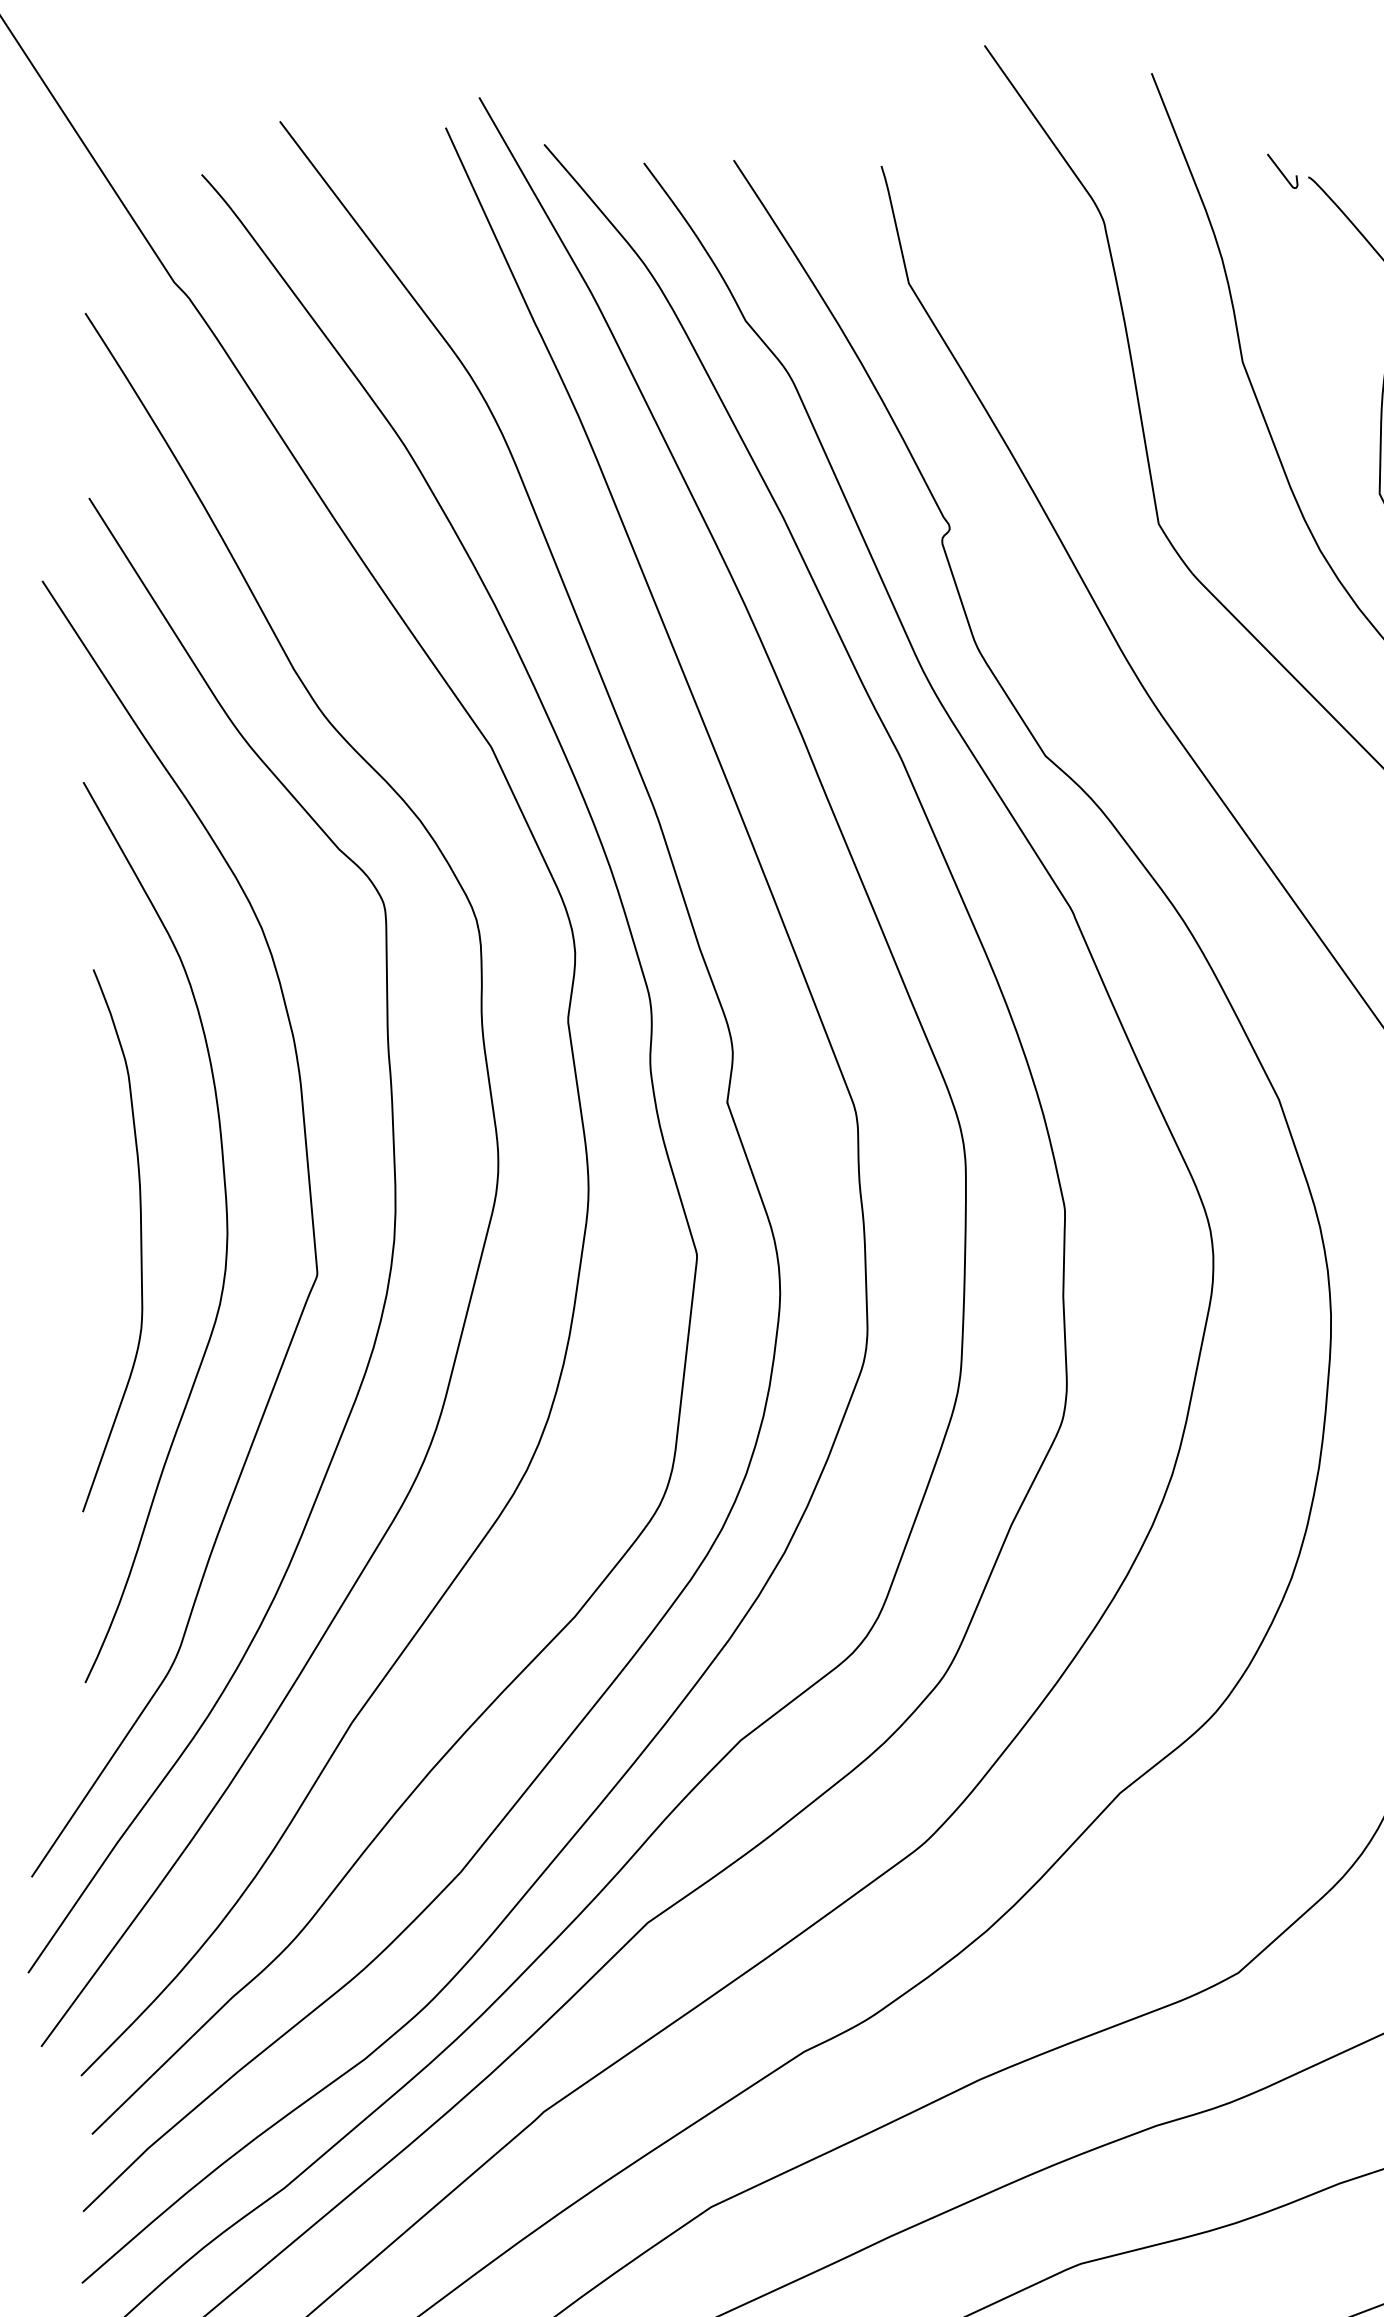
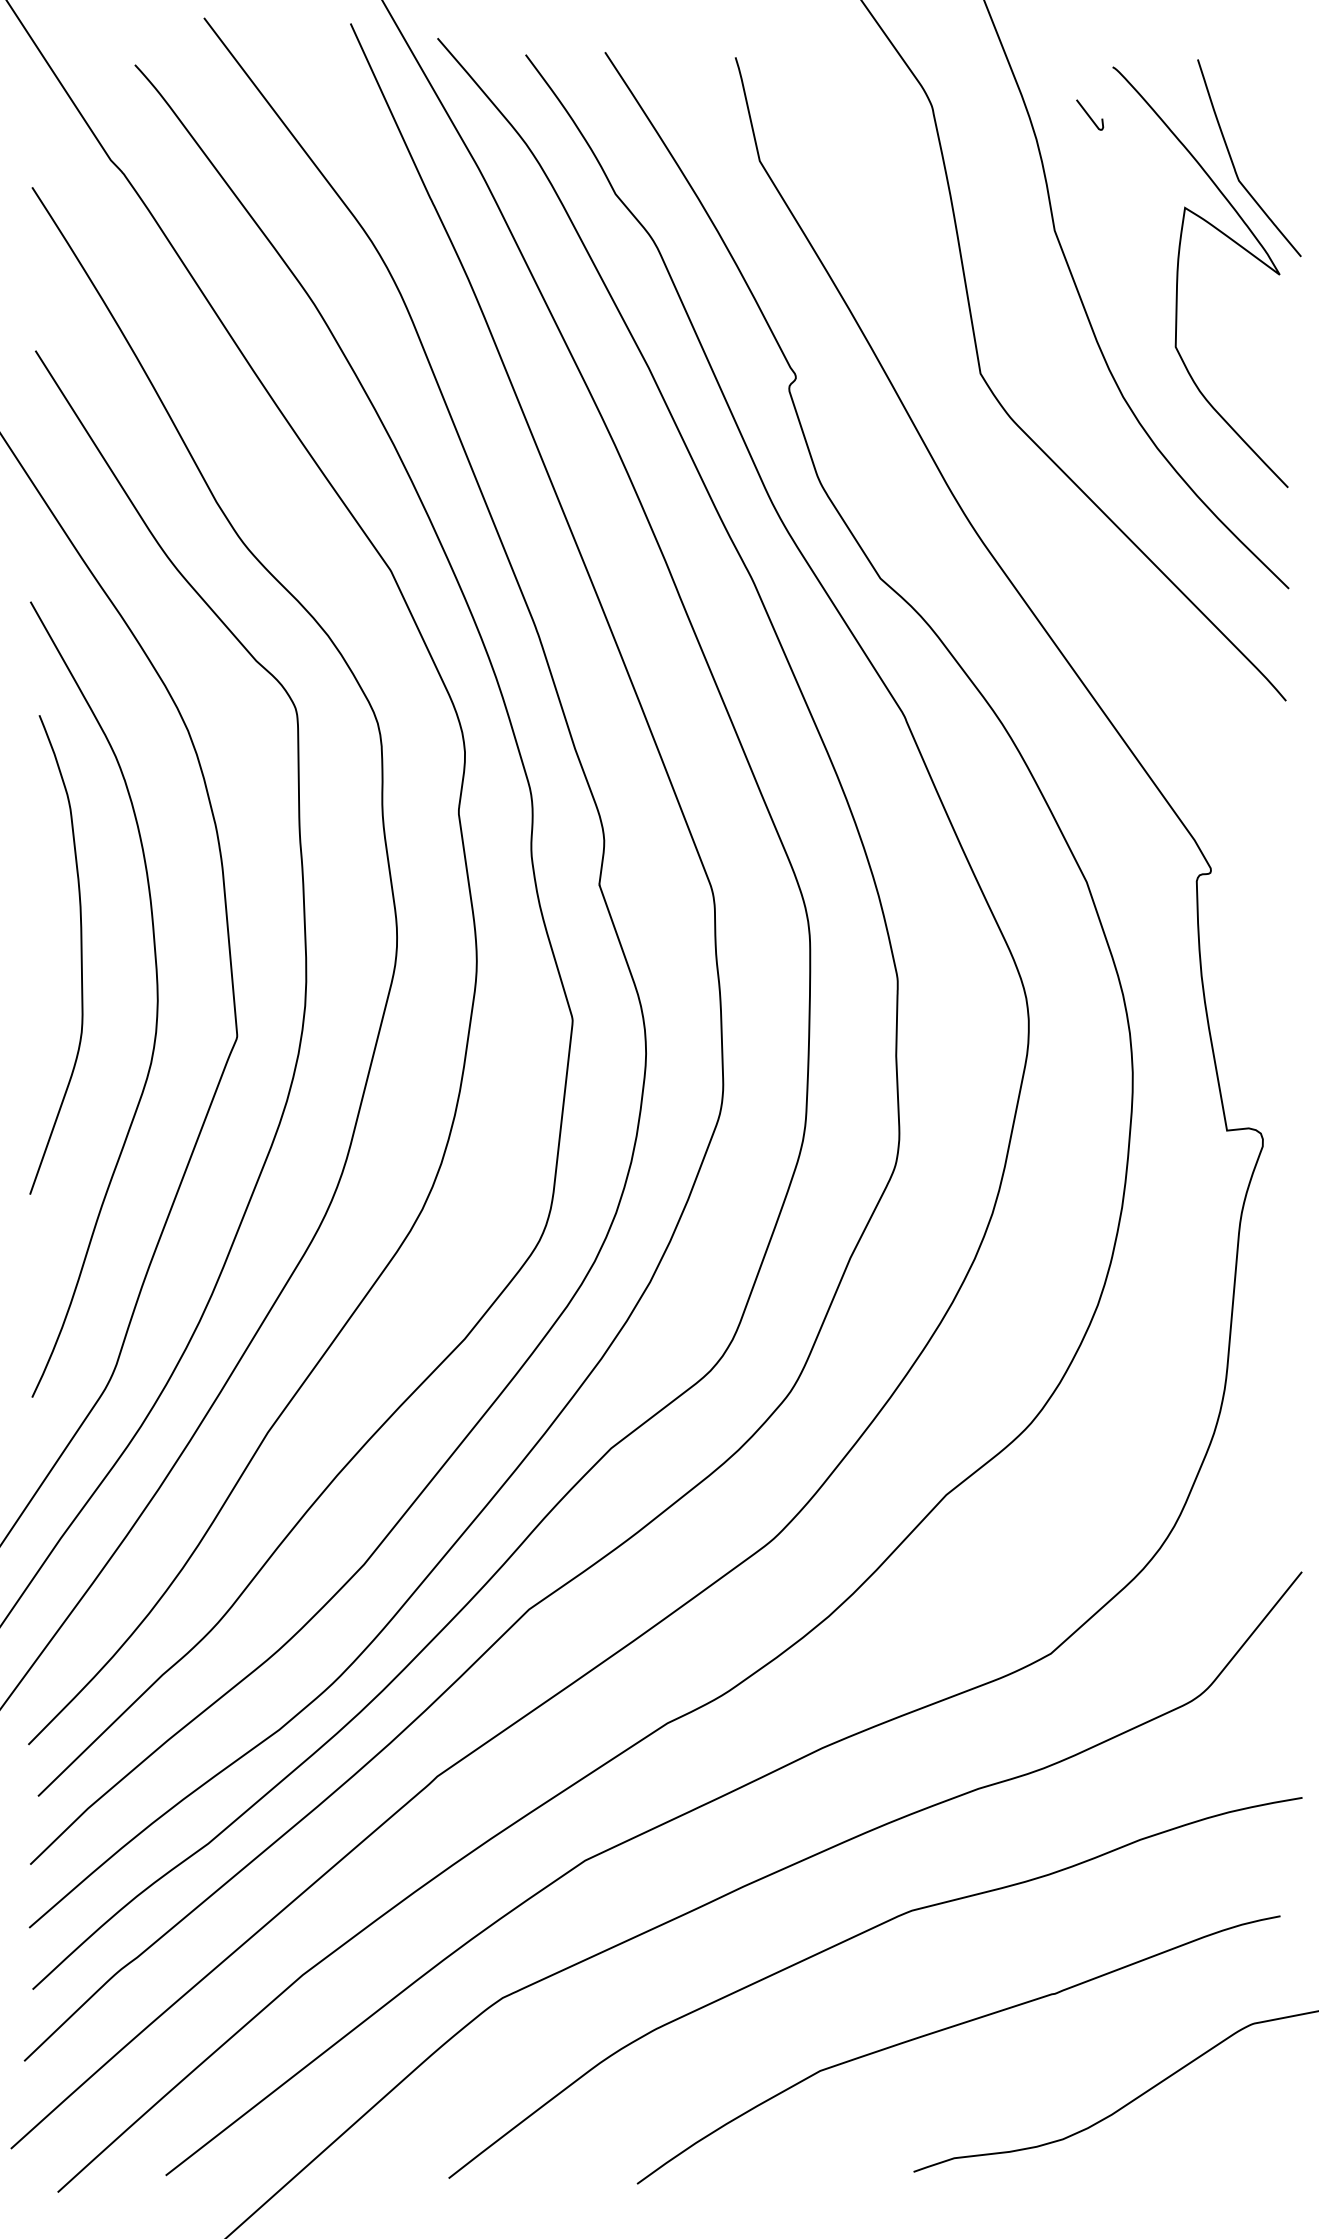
curve: (1282, 171) -> (1089, 115), moved
curve: (139, 1240) -> (80, 954), moved

